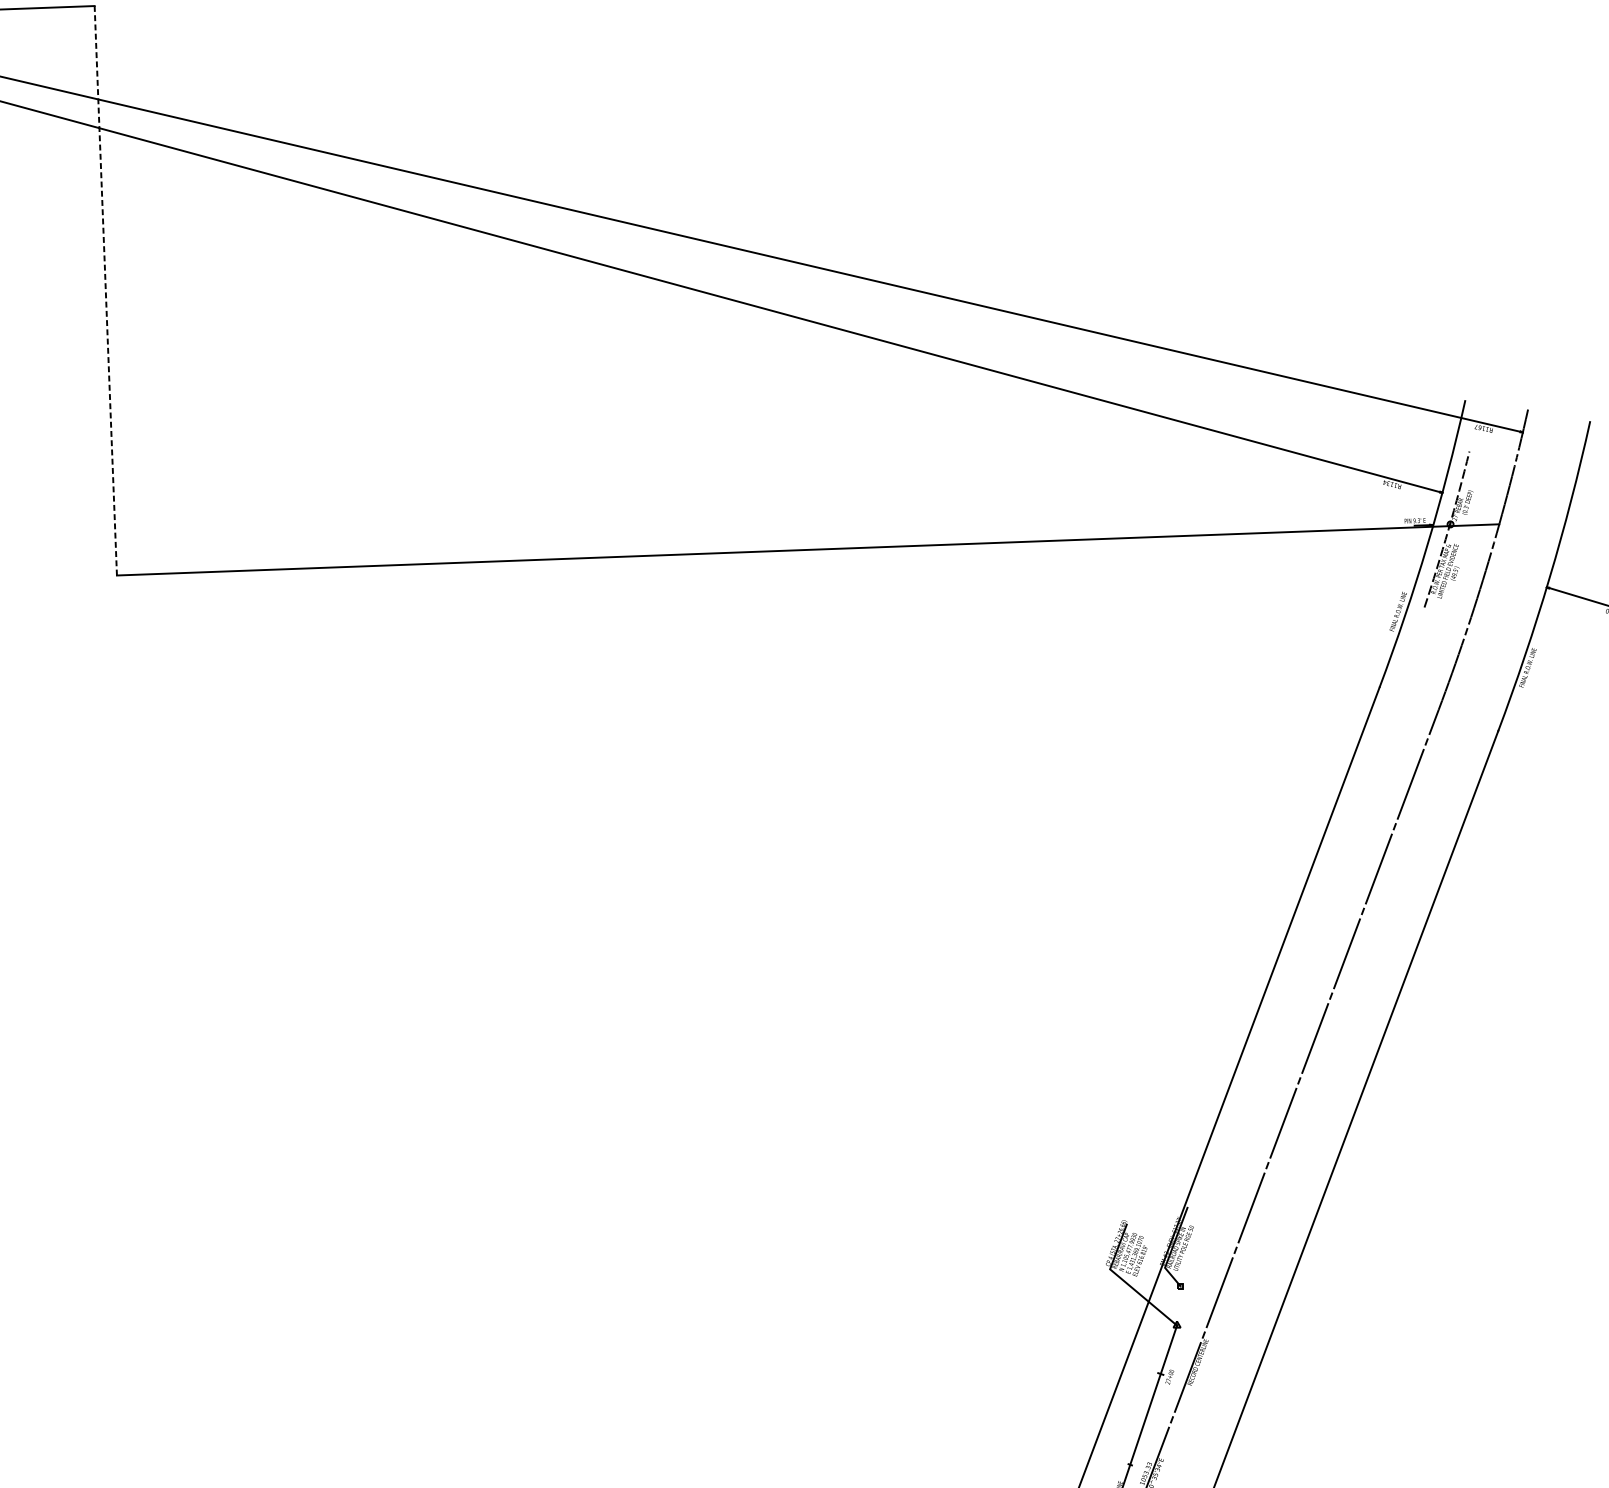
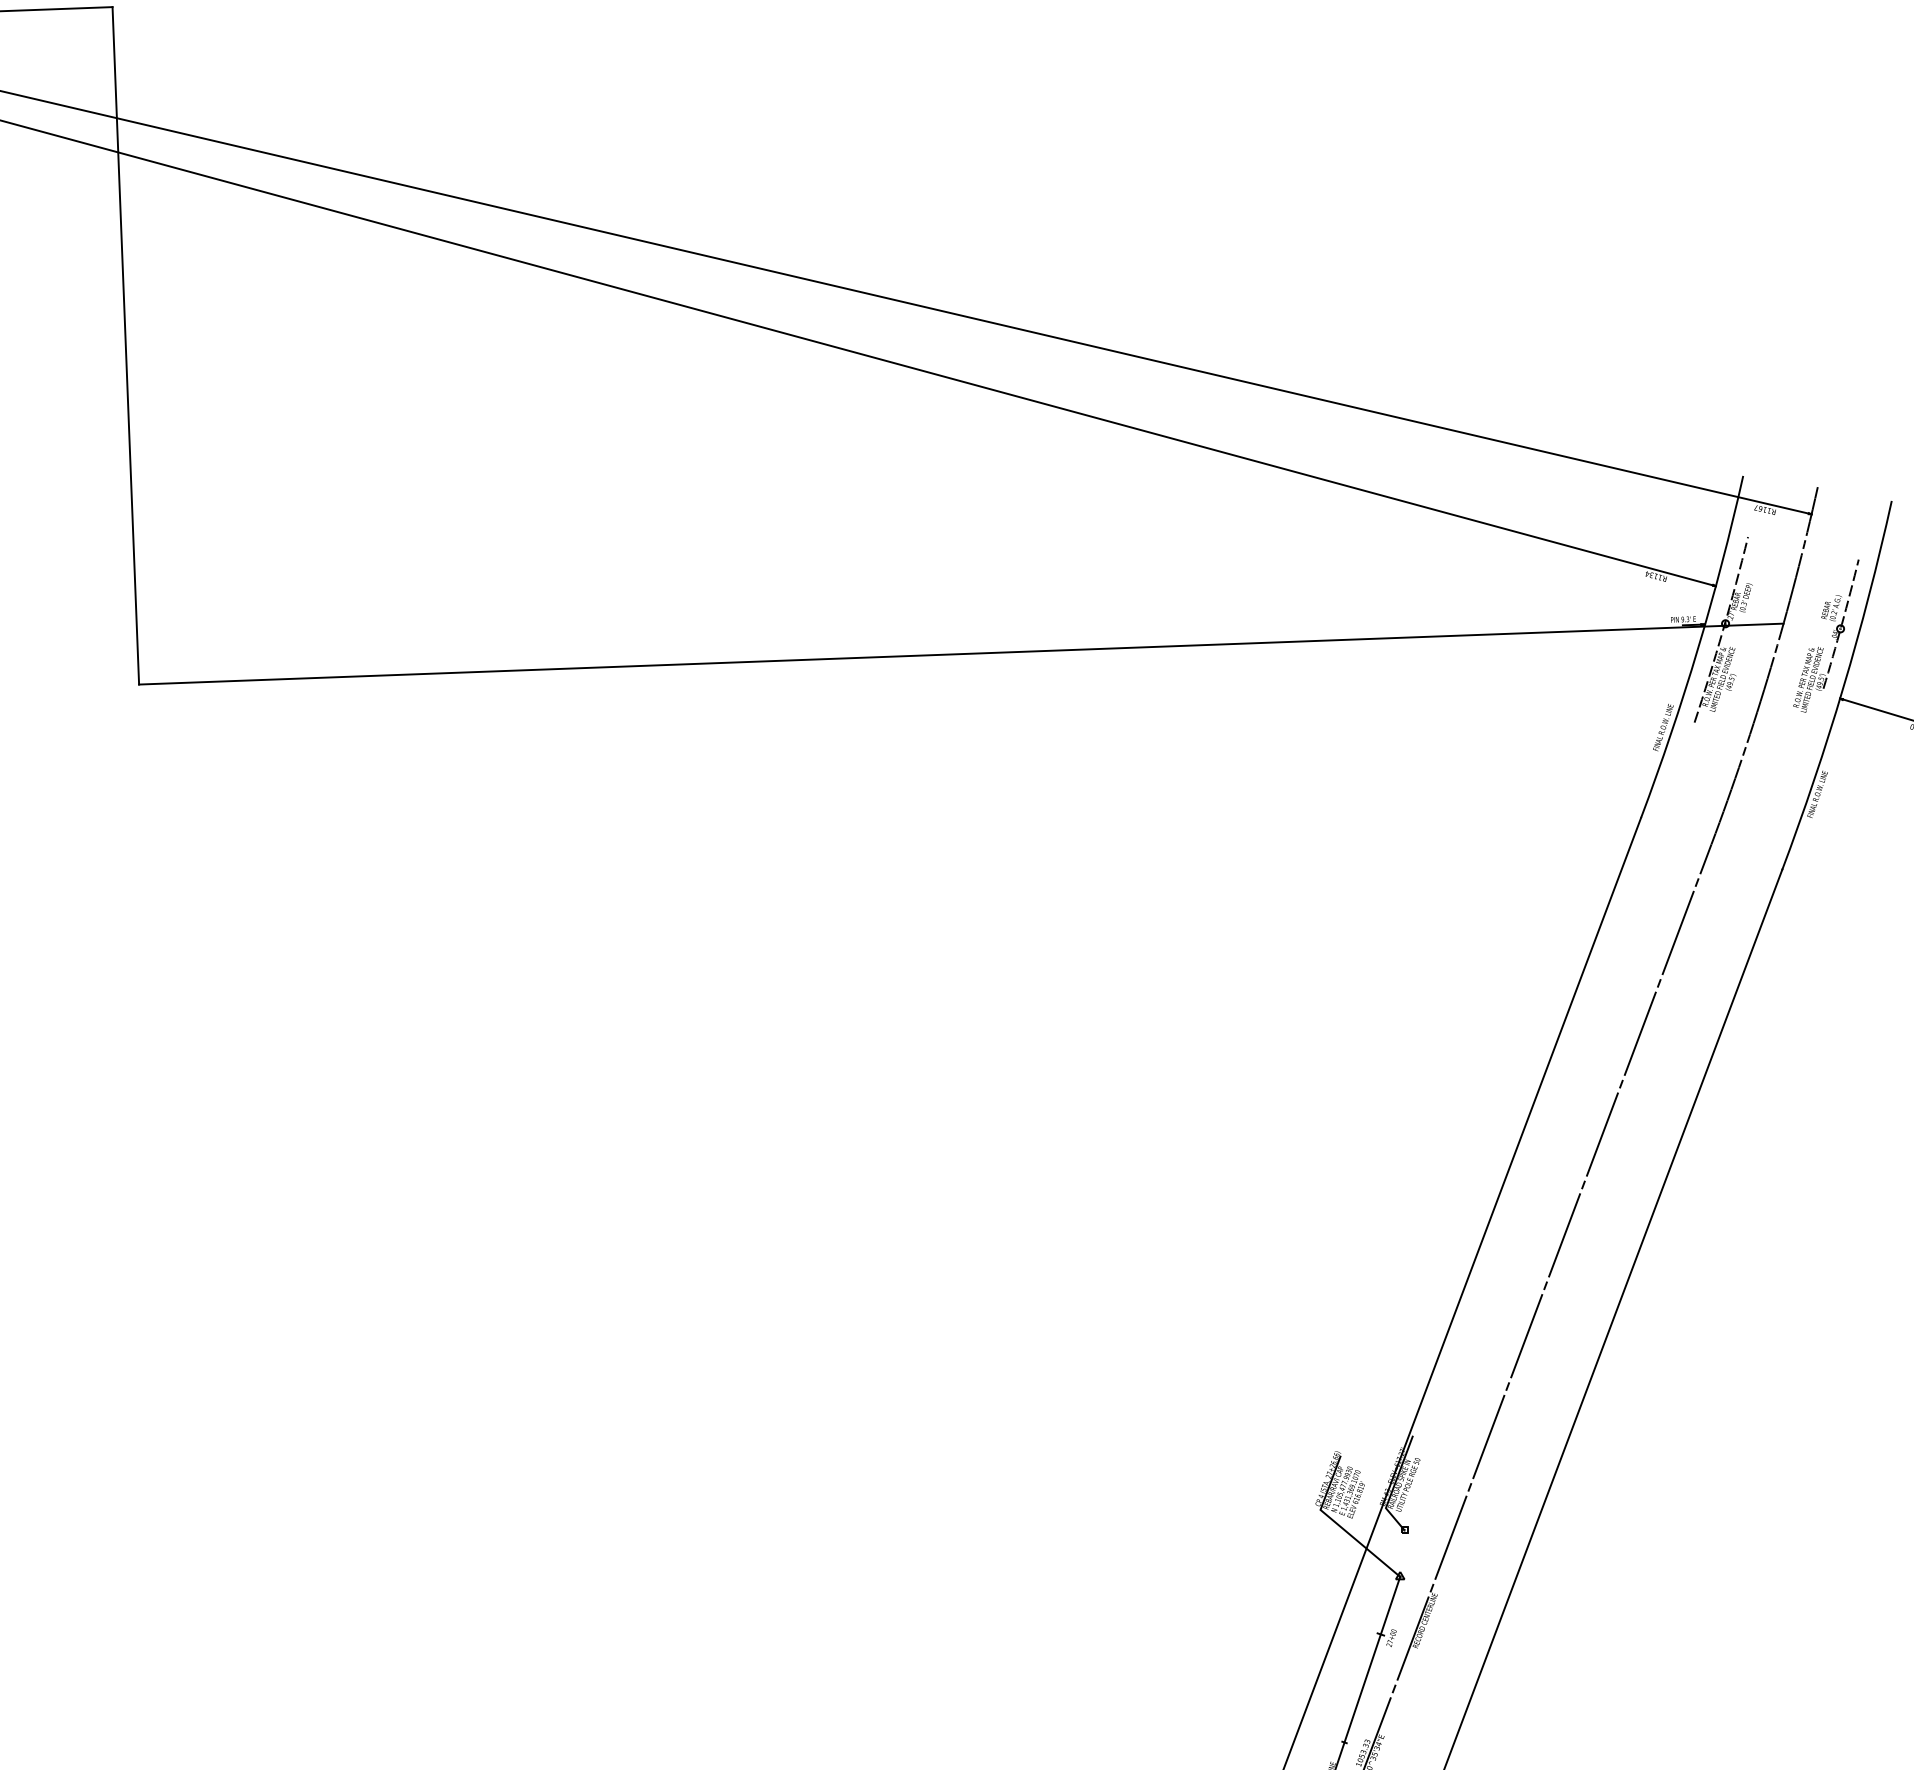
line: (105, 290) -> (125, 345), dashed -> solid
part: (1535, 534) -> (1826, 635), added

